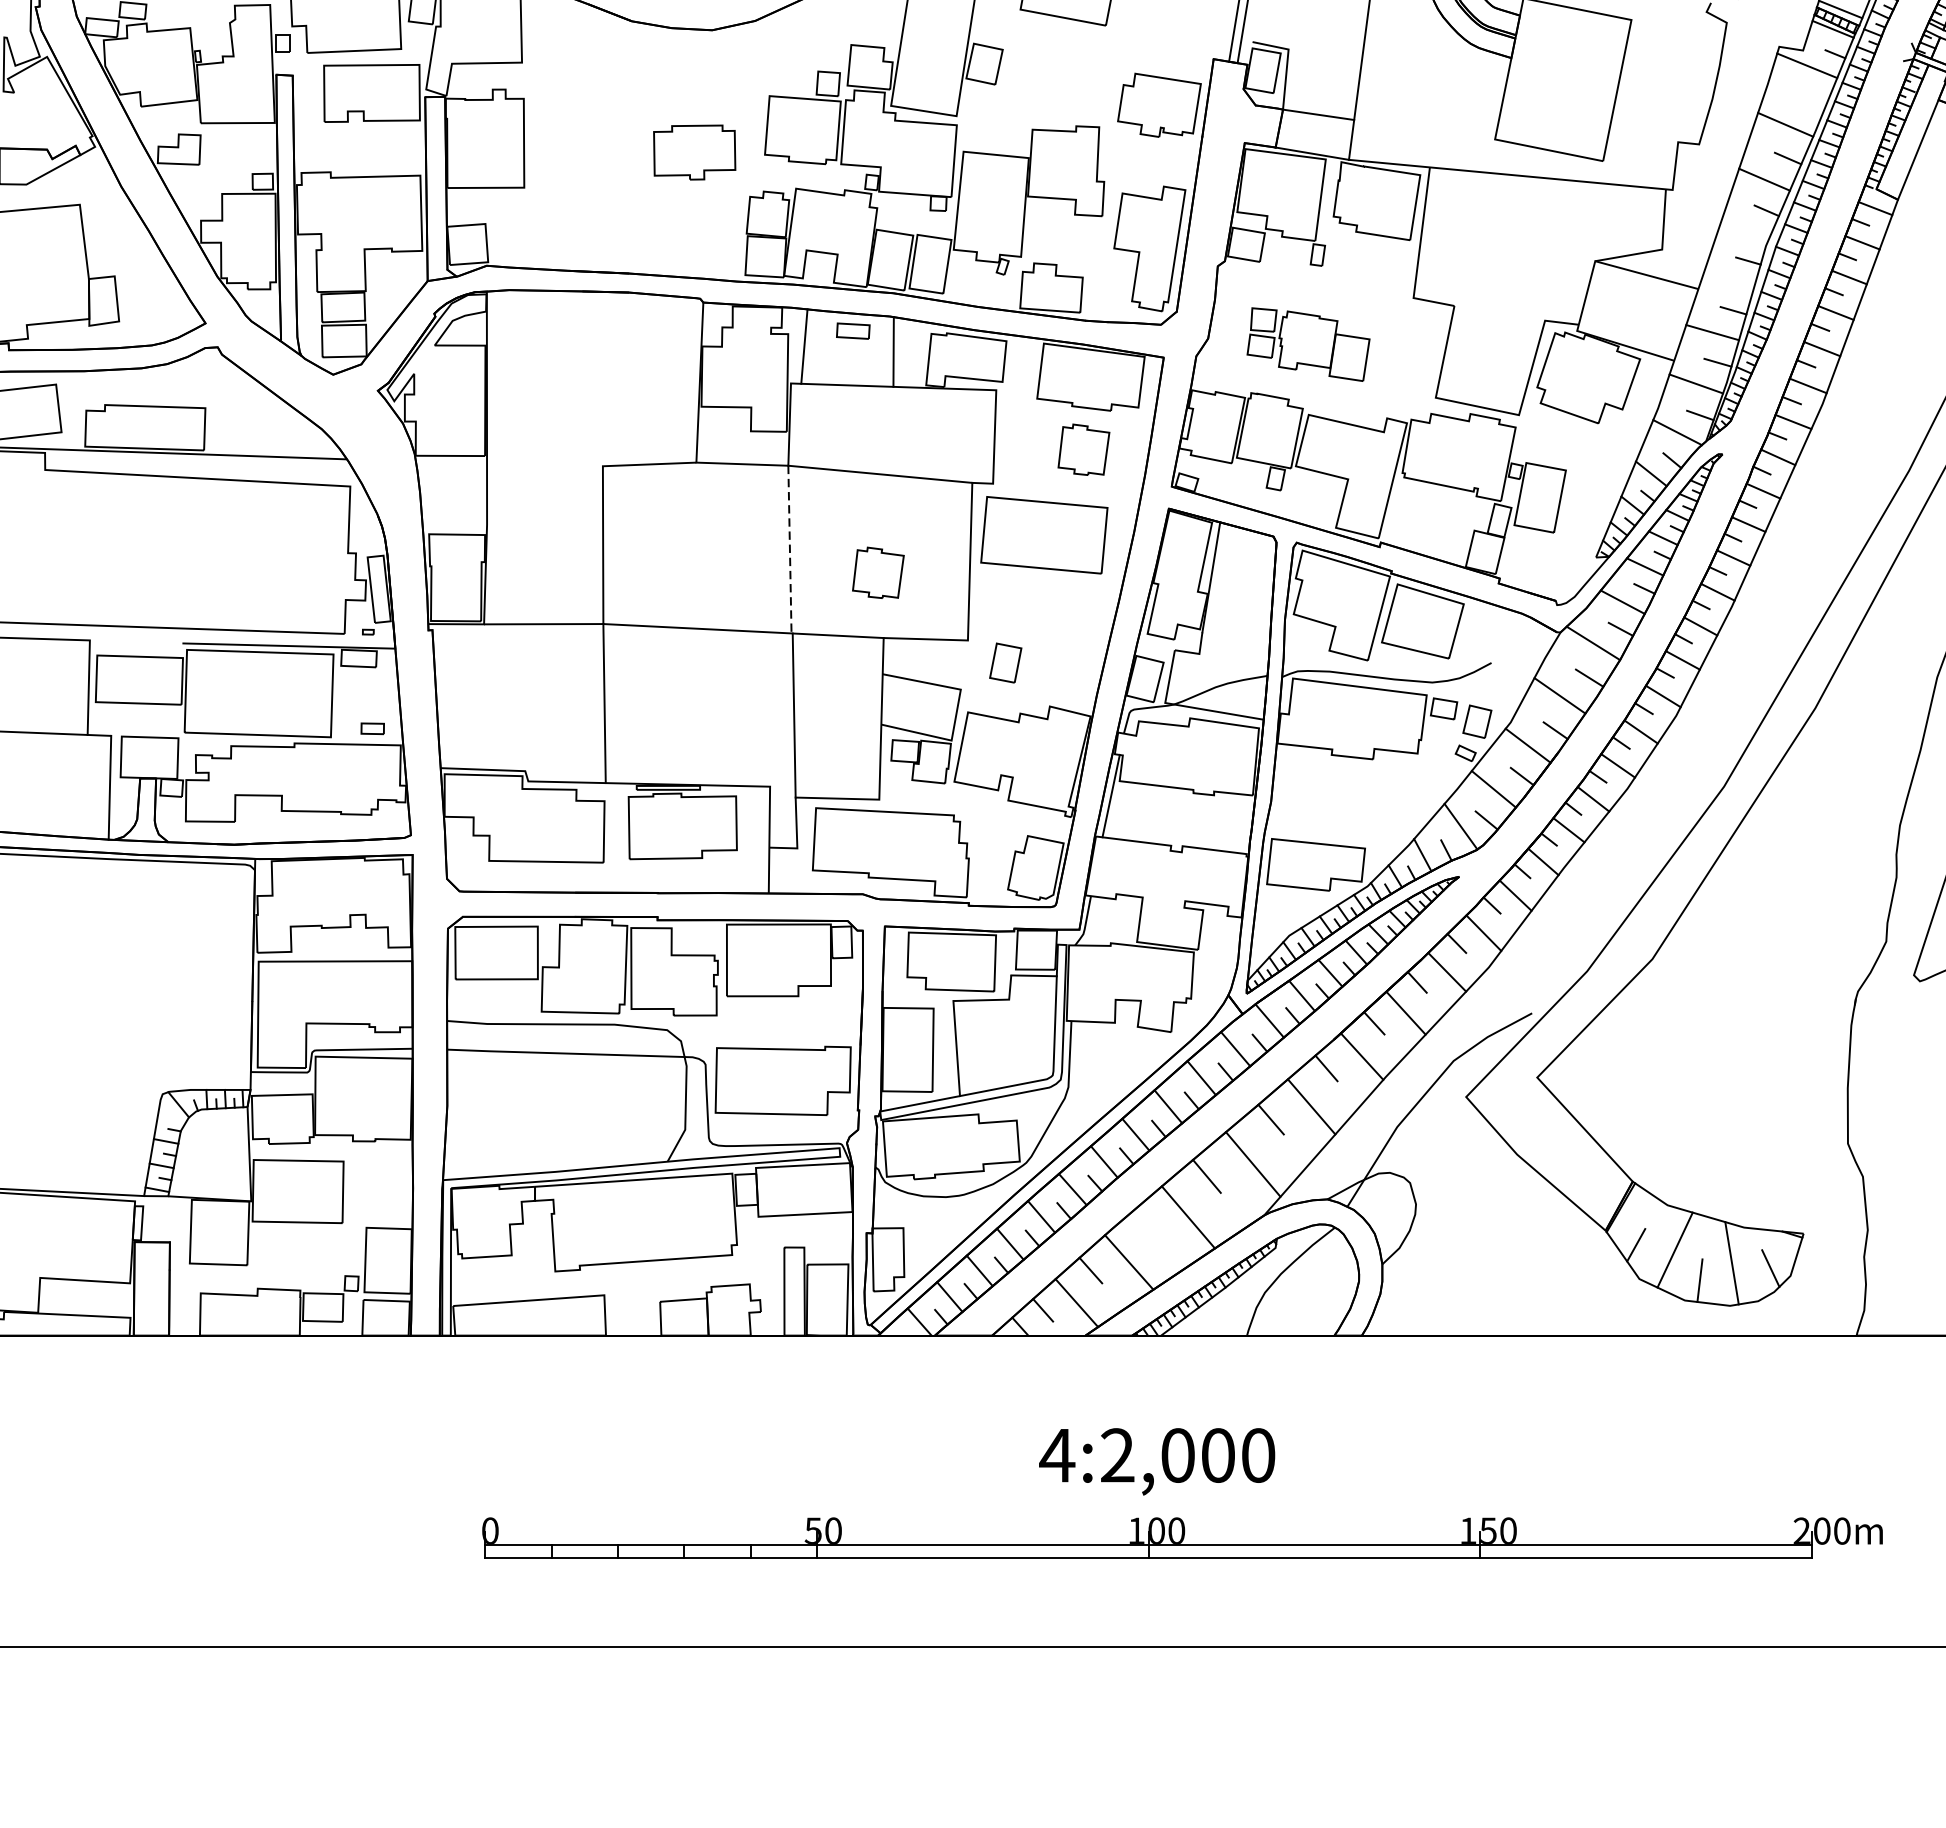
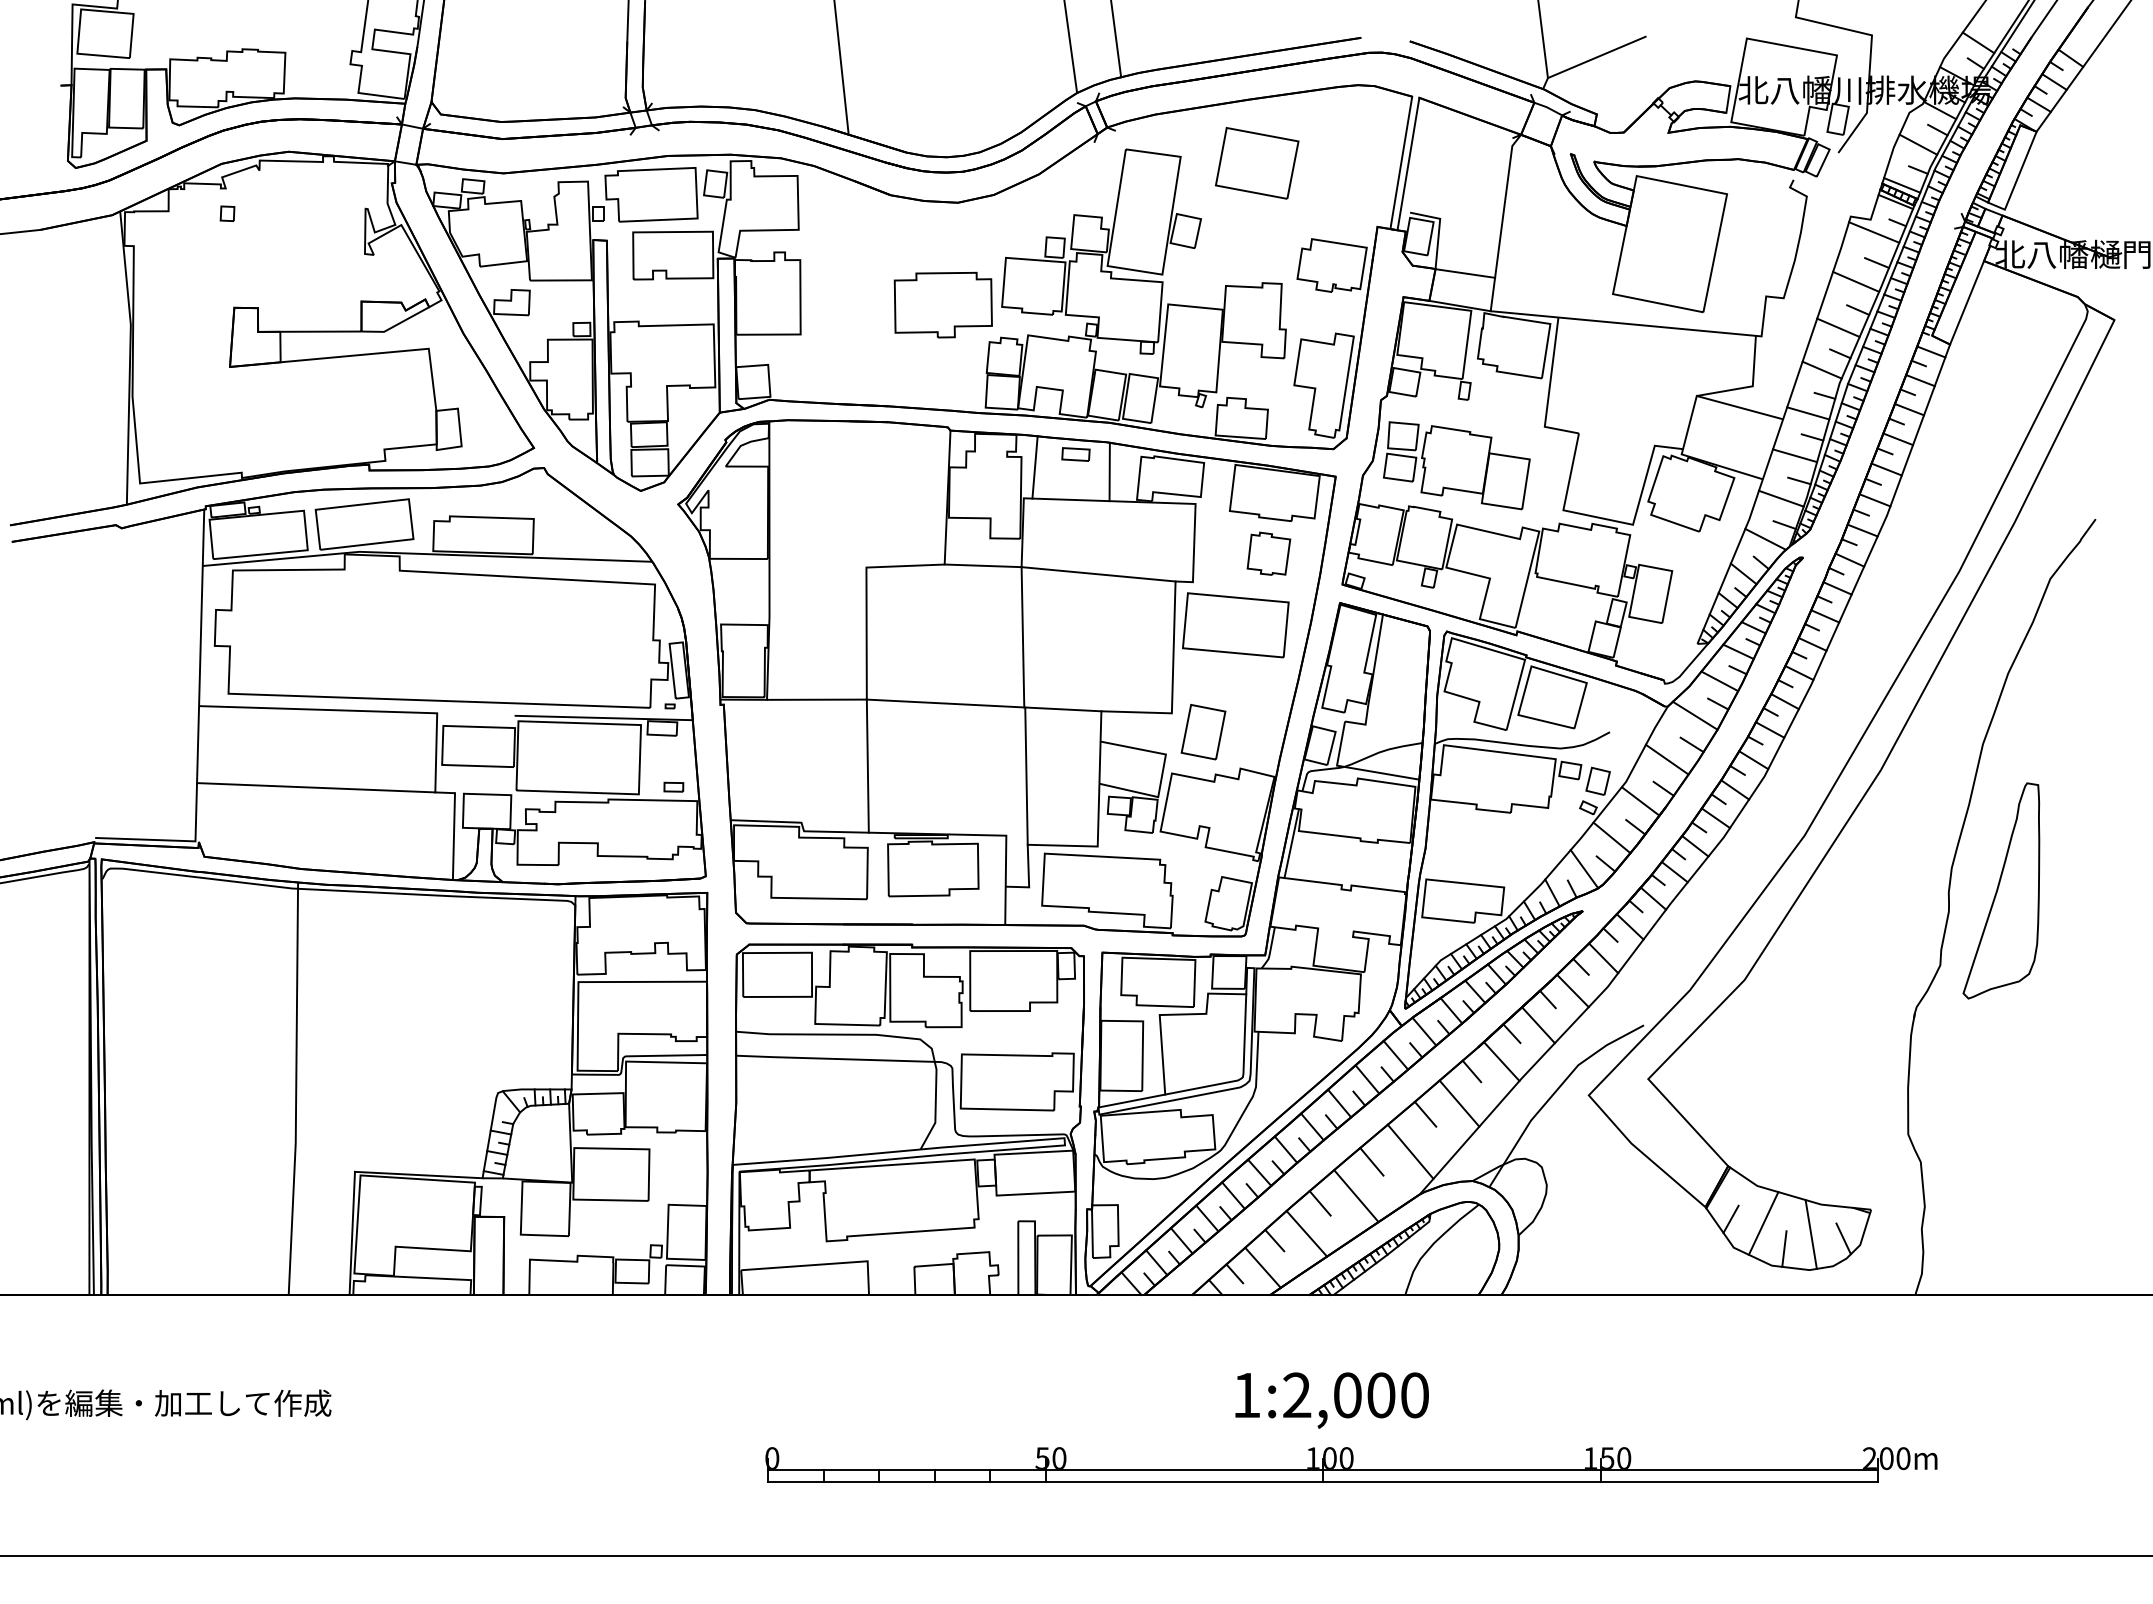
line: (1811, 101) -> (1877, 262), added
part: (693, 151) -> (942, 304), size x1.43
line: (1744, 229) -> (1821, 369), added
line: (1728, 282) -> (1808, 413), added
part: (1308, 344) -> (1456, 465), size x1.43
line: (789, 549) -> (1022, 637), dashed -> solid
part: (877, 572) -> (1096, 656), removed
part: (1005, 663) -> (1203, 732), size x1.67
line: (1144, 1226) -> (1319, 1203), added
text: (1057, 1455) -> (1246, 1395), 4:2,000 -> 1:2,000

